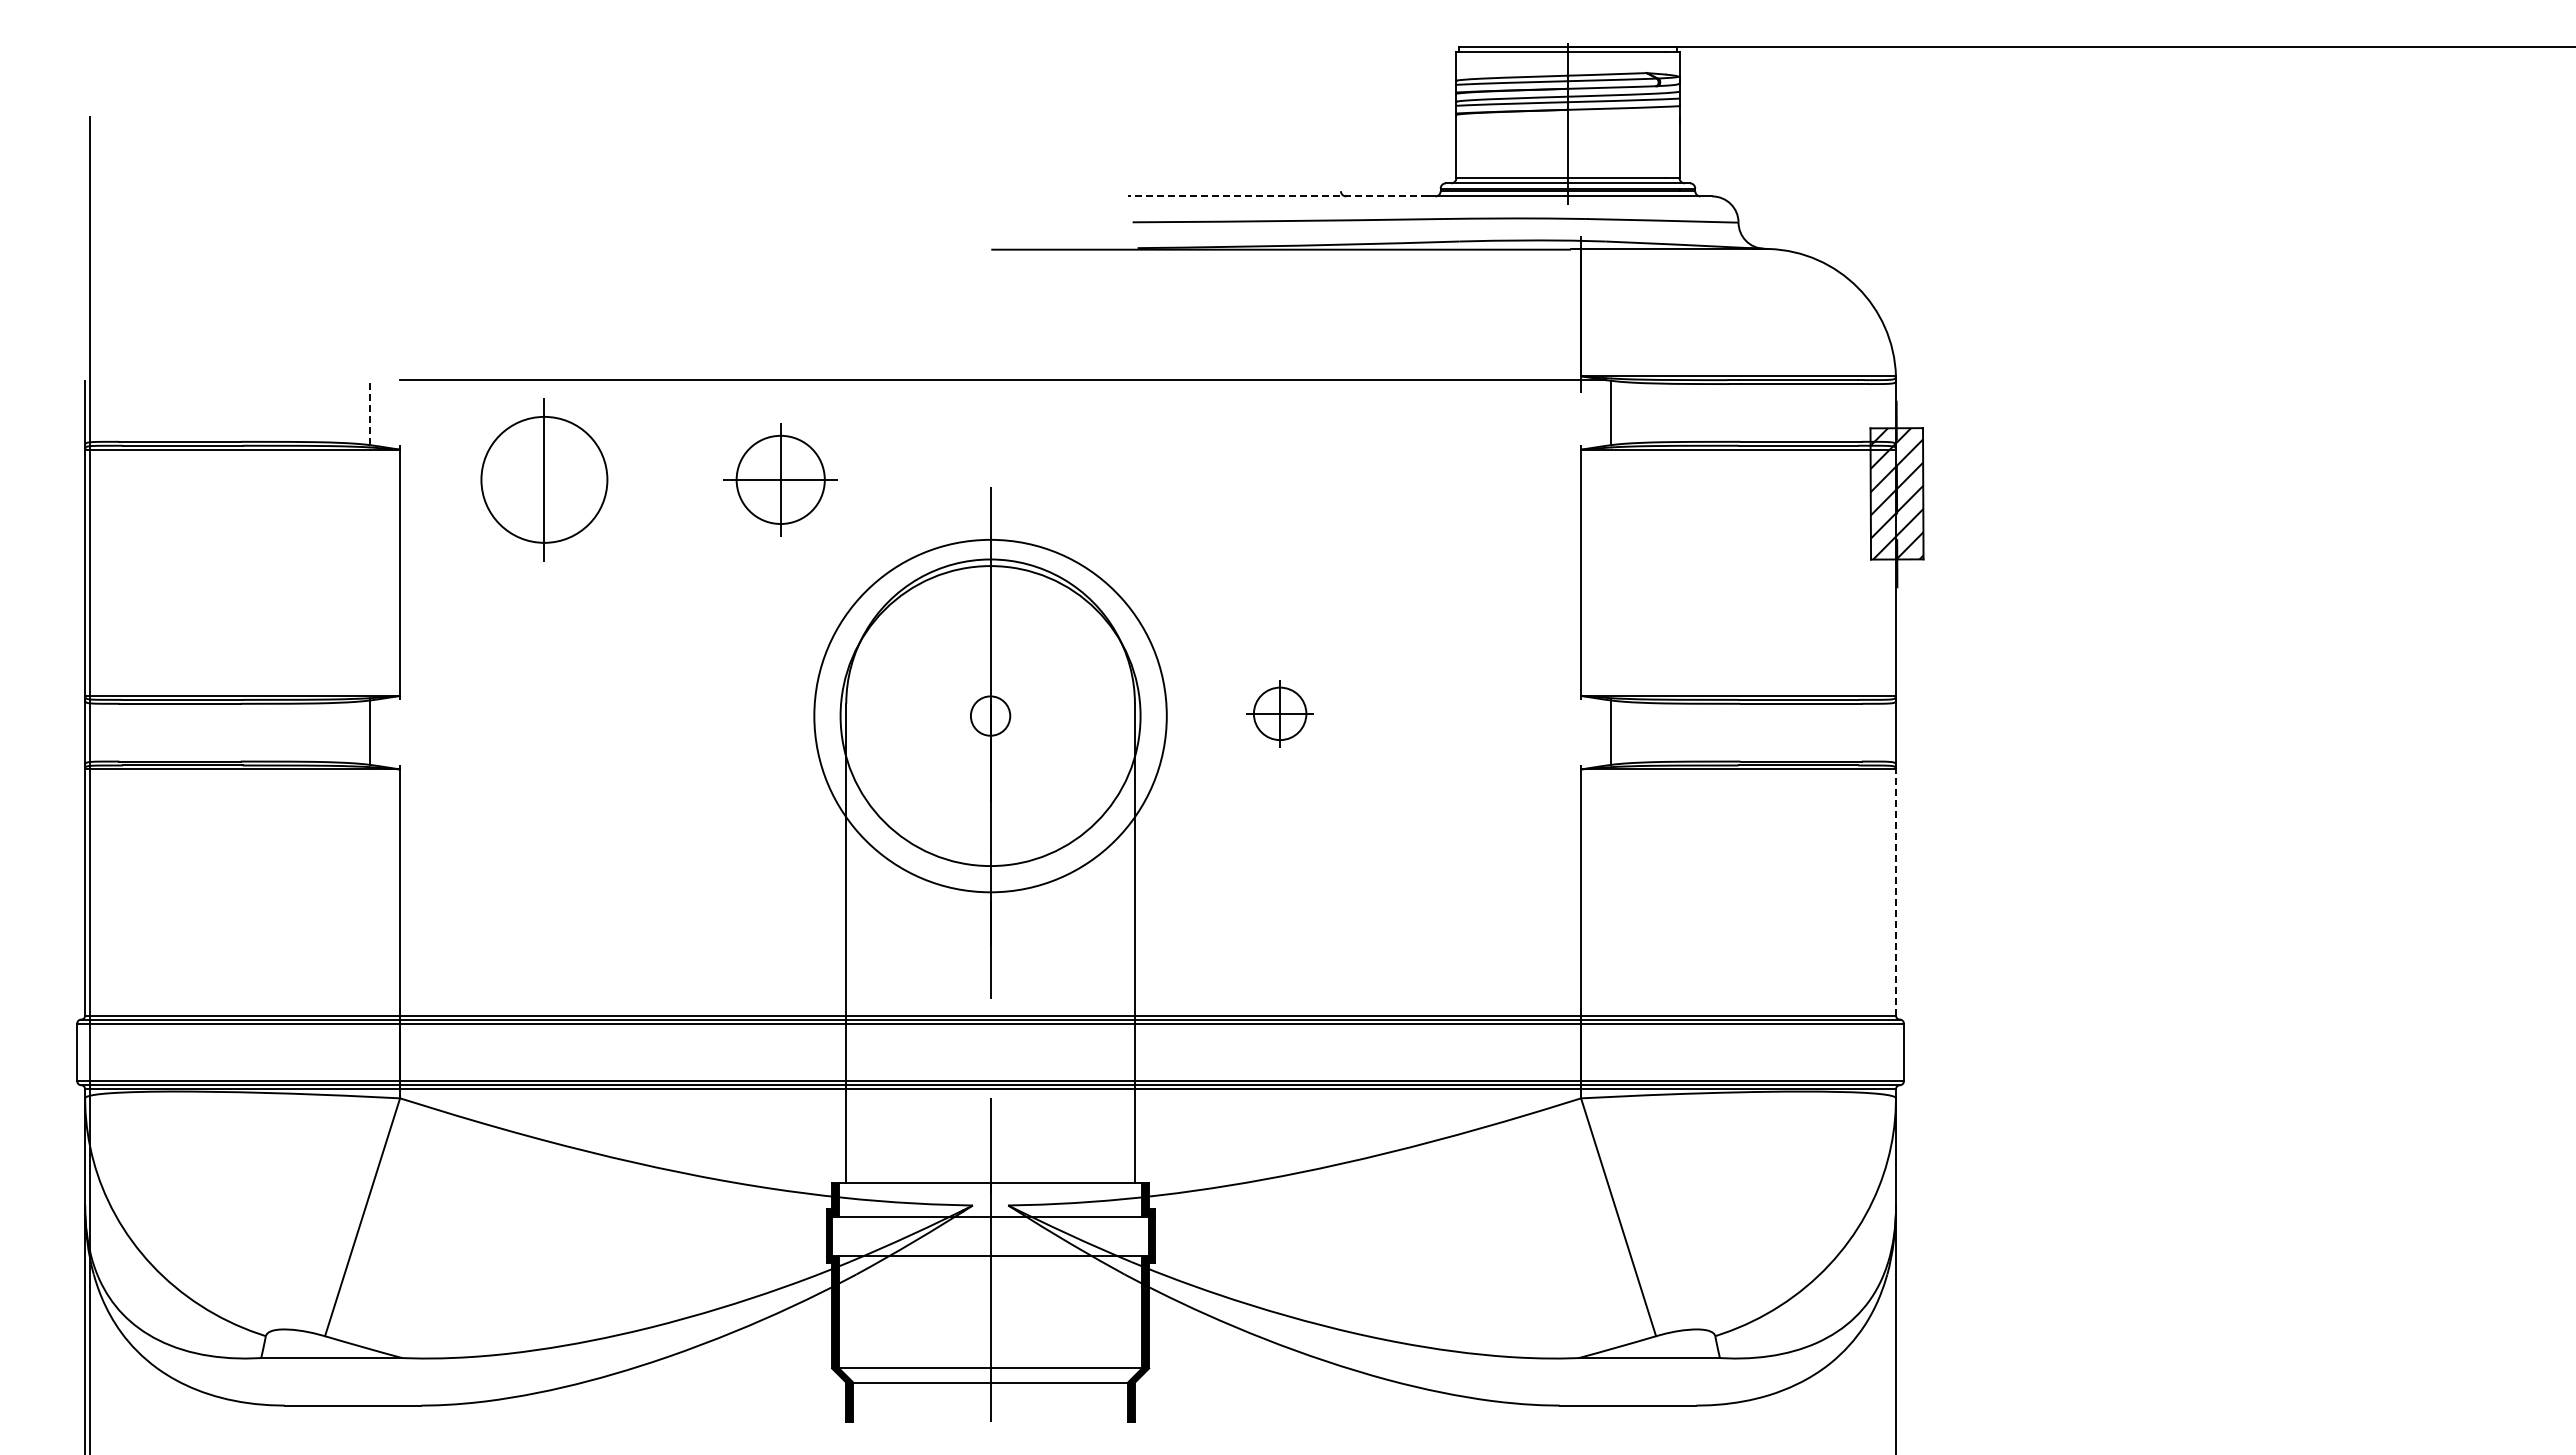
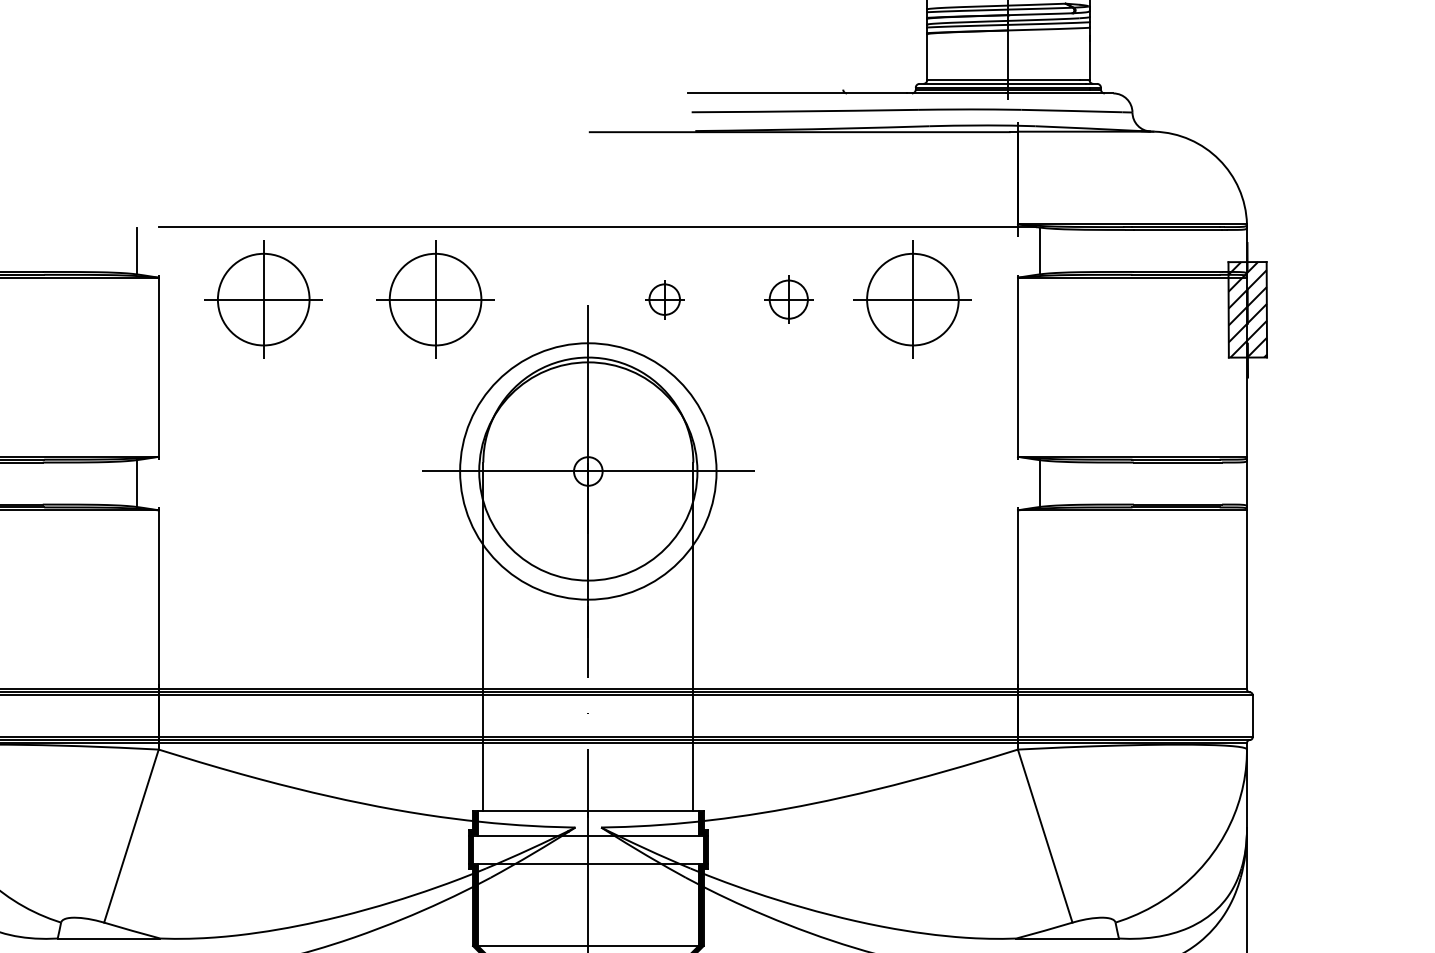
line: (1277, 196) -> (797, 93), dashed -> solid
line: (370, 412) -> (137, 250), dashed -> solid
line: (544, 479) -> (263, 299), added
part: (780, 479) -> (435, 299), size x1.43
part: (1095, 479) -> (664, 299), added
part: (1436, 479) -> (912, 299), added
part: (1279, 713) -> (788, 299), moved
line: (990, 716) -> (588, 471), added
line: (1896, 892) -> (1247, 599), dashed -> solid

